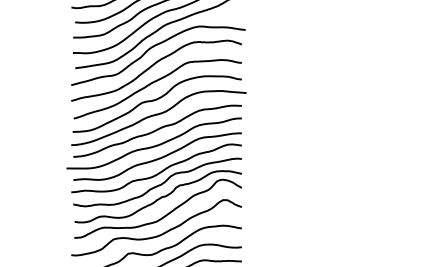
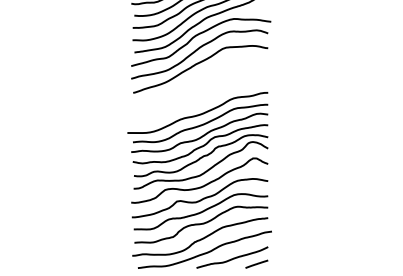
part: (158, 116) -> (201, 91), removed

